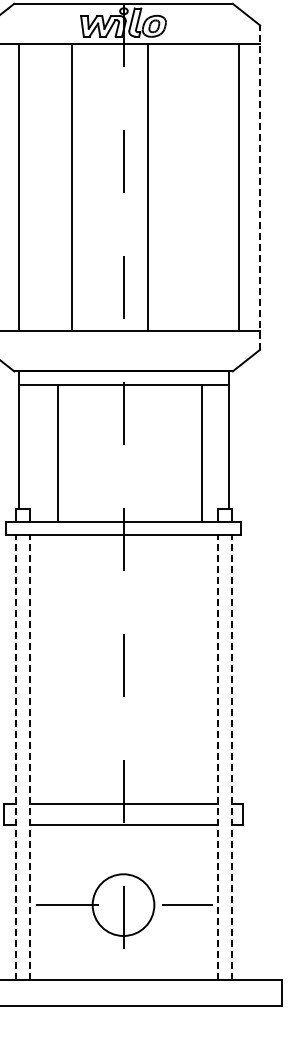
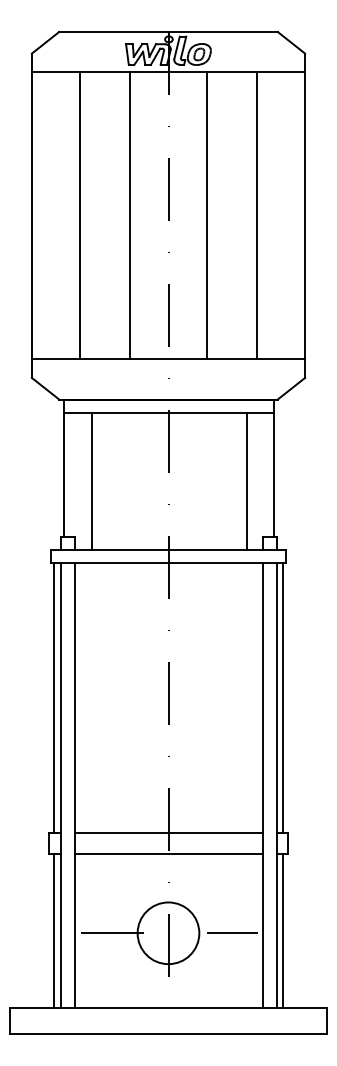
line: (19, 187) -> (80, 215), moved
line: (71, 187) -> (129, 215), moved
line: (148, 187) -> (207, 215), moved
line: (238, 187) -> (256, 215), moved
line: (260, 187) -> (305, 215), dashed -> solid
line: (58, 453) -> (92, 481), moved
line: (8, 669) -> (53, 697), added
line: (238, 669) -> (283, 697), added
line: (15, 757) -> (60, 785), dashed -> solid
line: (30, 757) -> (75, 785), dashed -> solid
line: (218, 757) -> (263, 785), dashed -> solid
line: (231, 757) -> (276, 785), dashed -> solid
line: (8, 902) -> (53, 930), added
line: (238, 902) -> (283, 930), added

